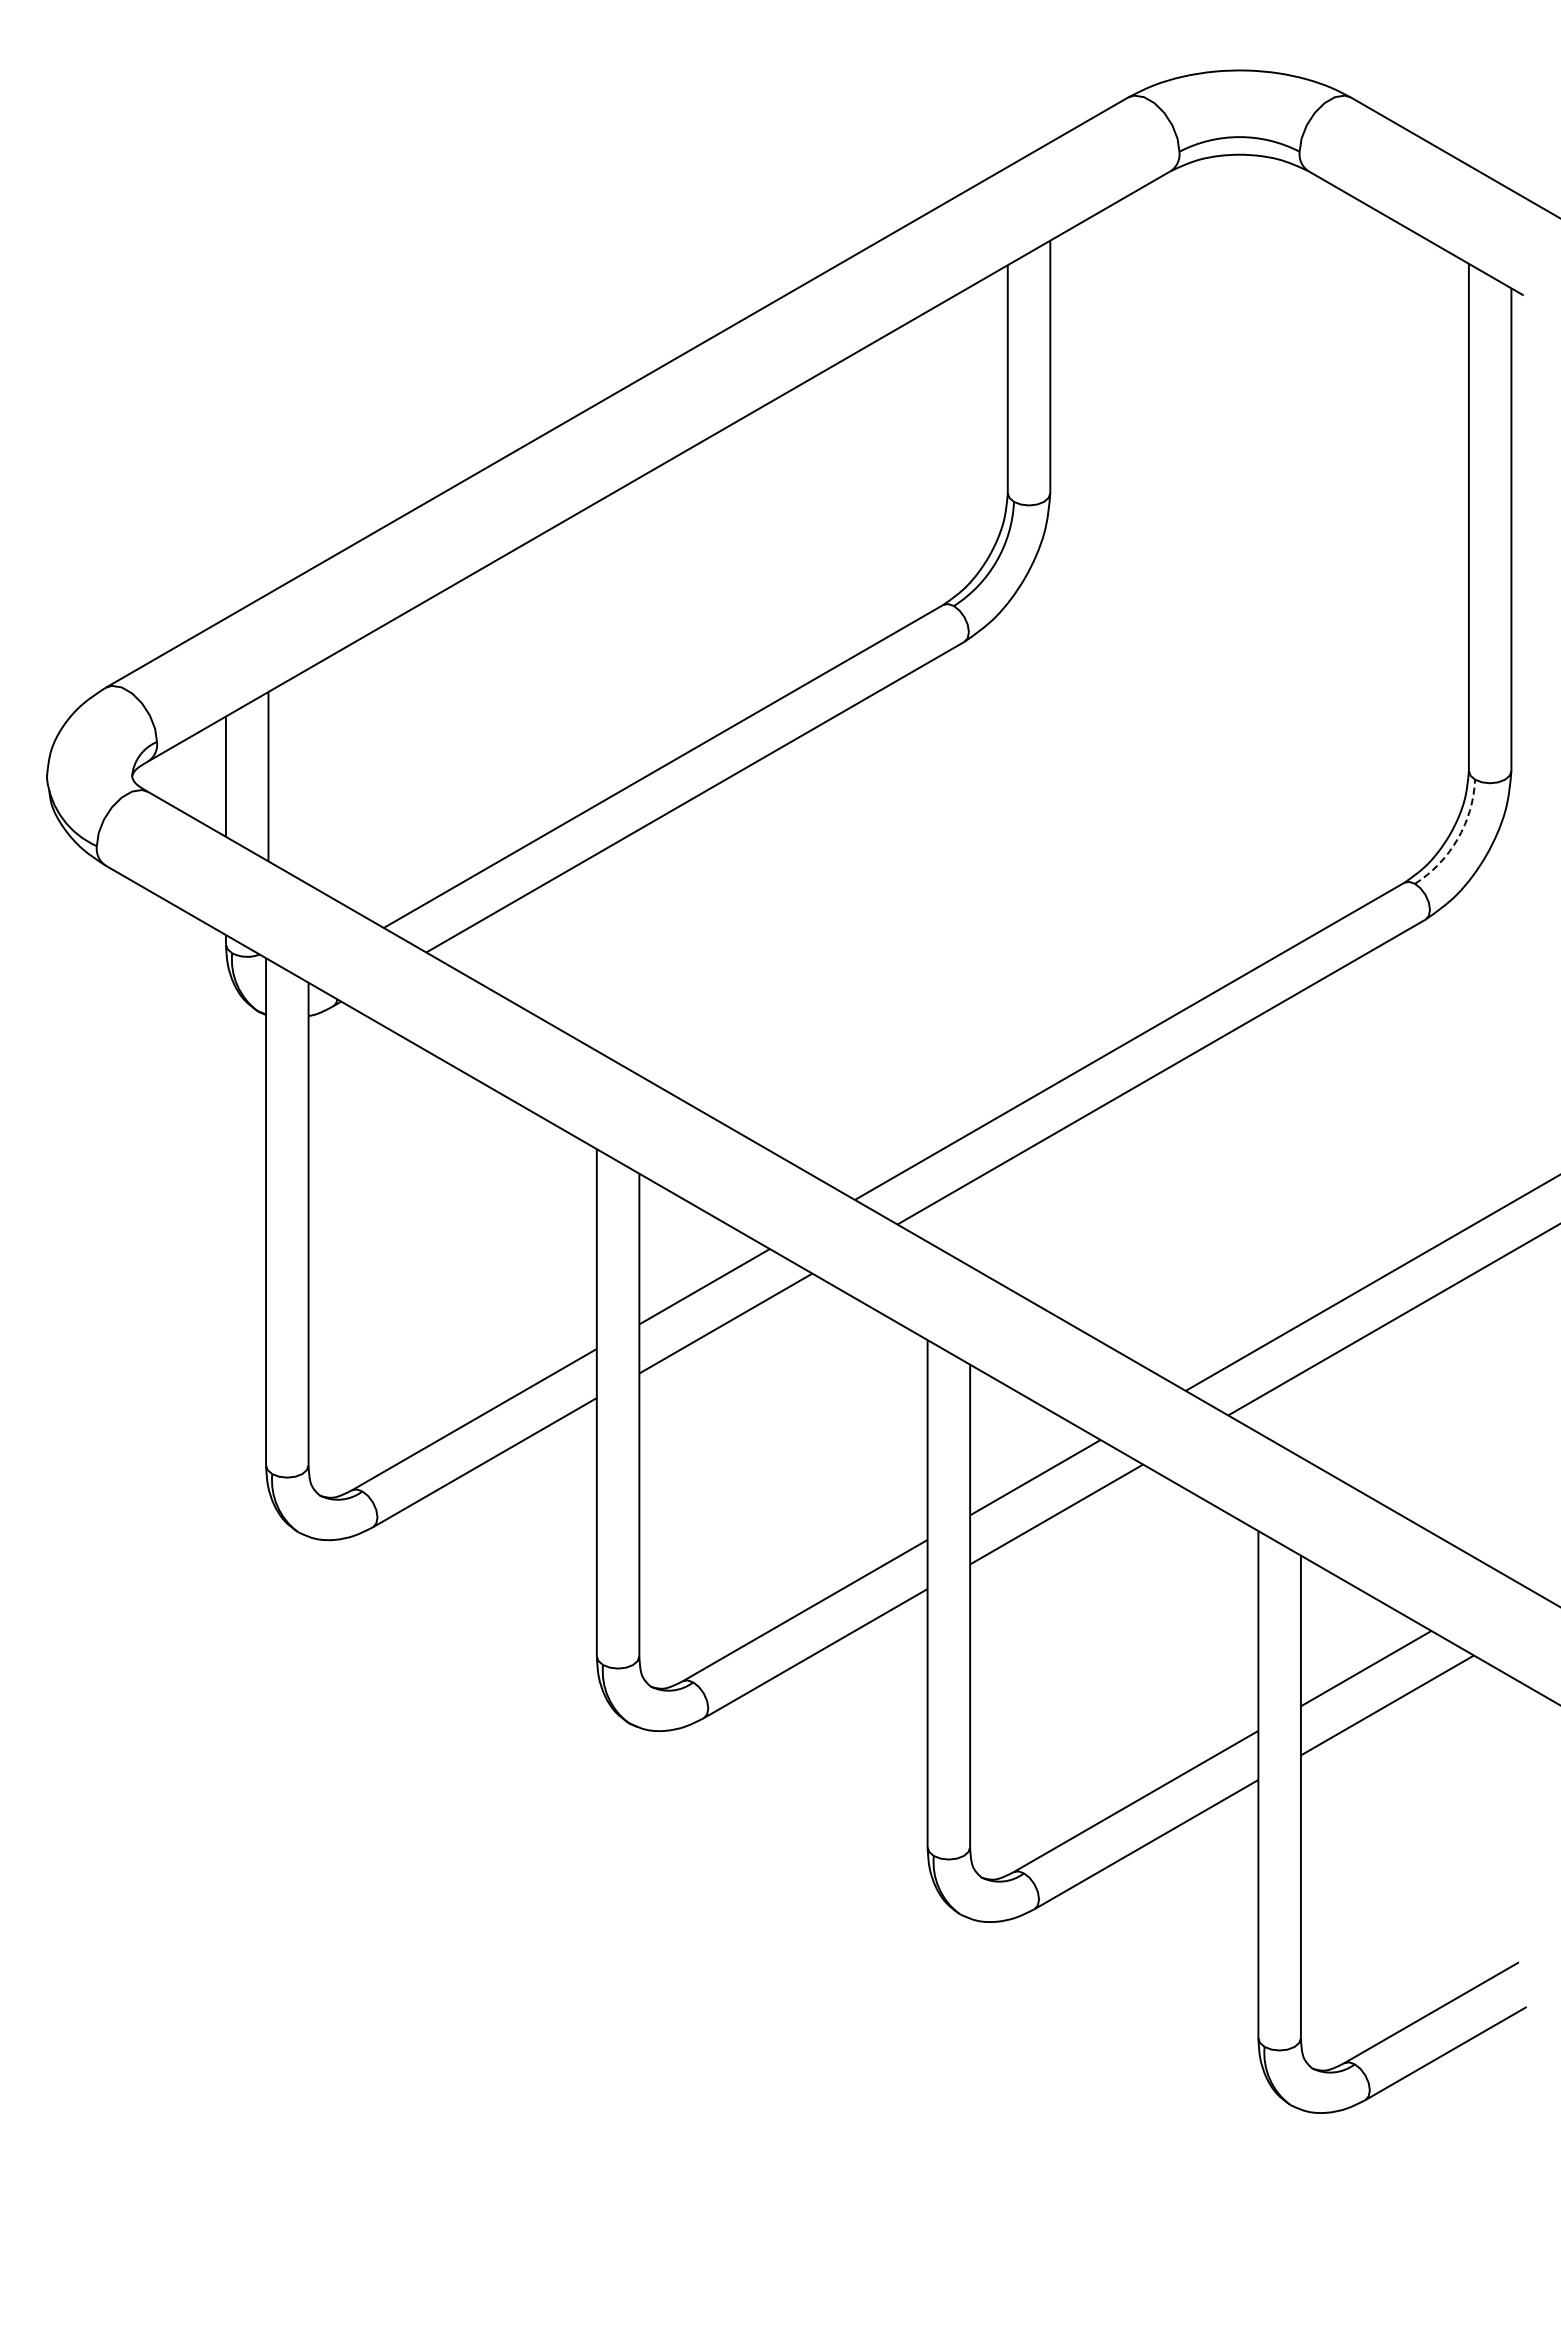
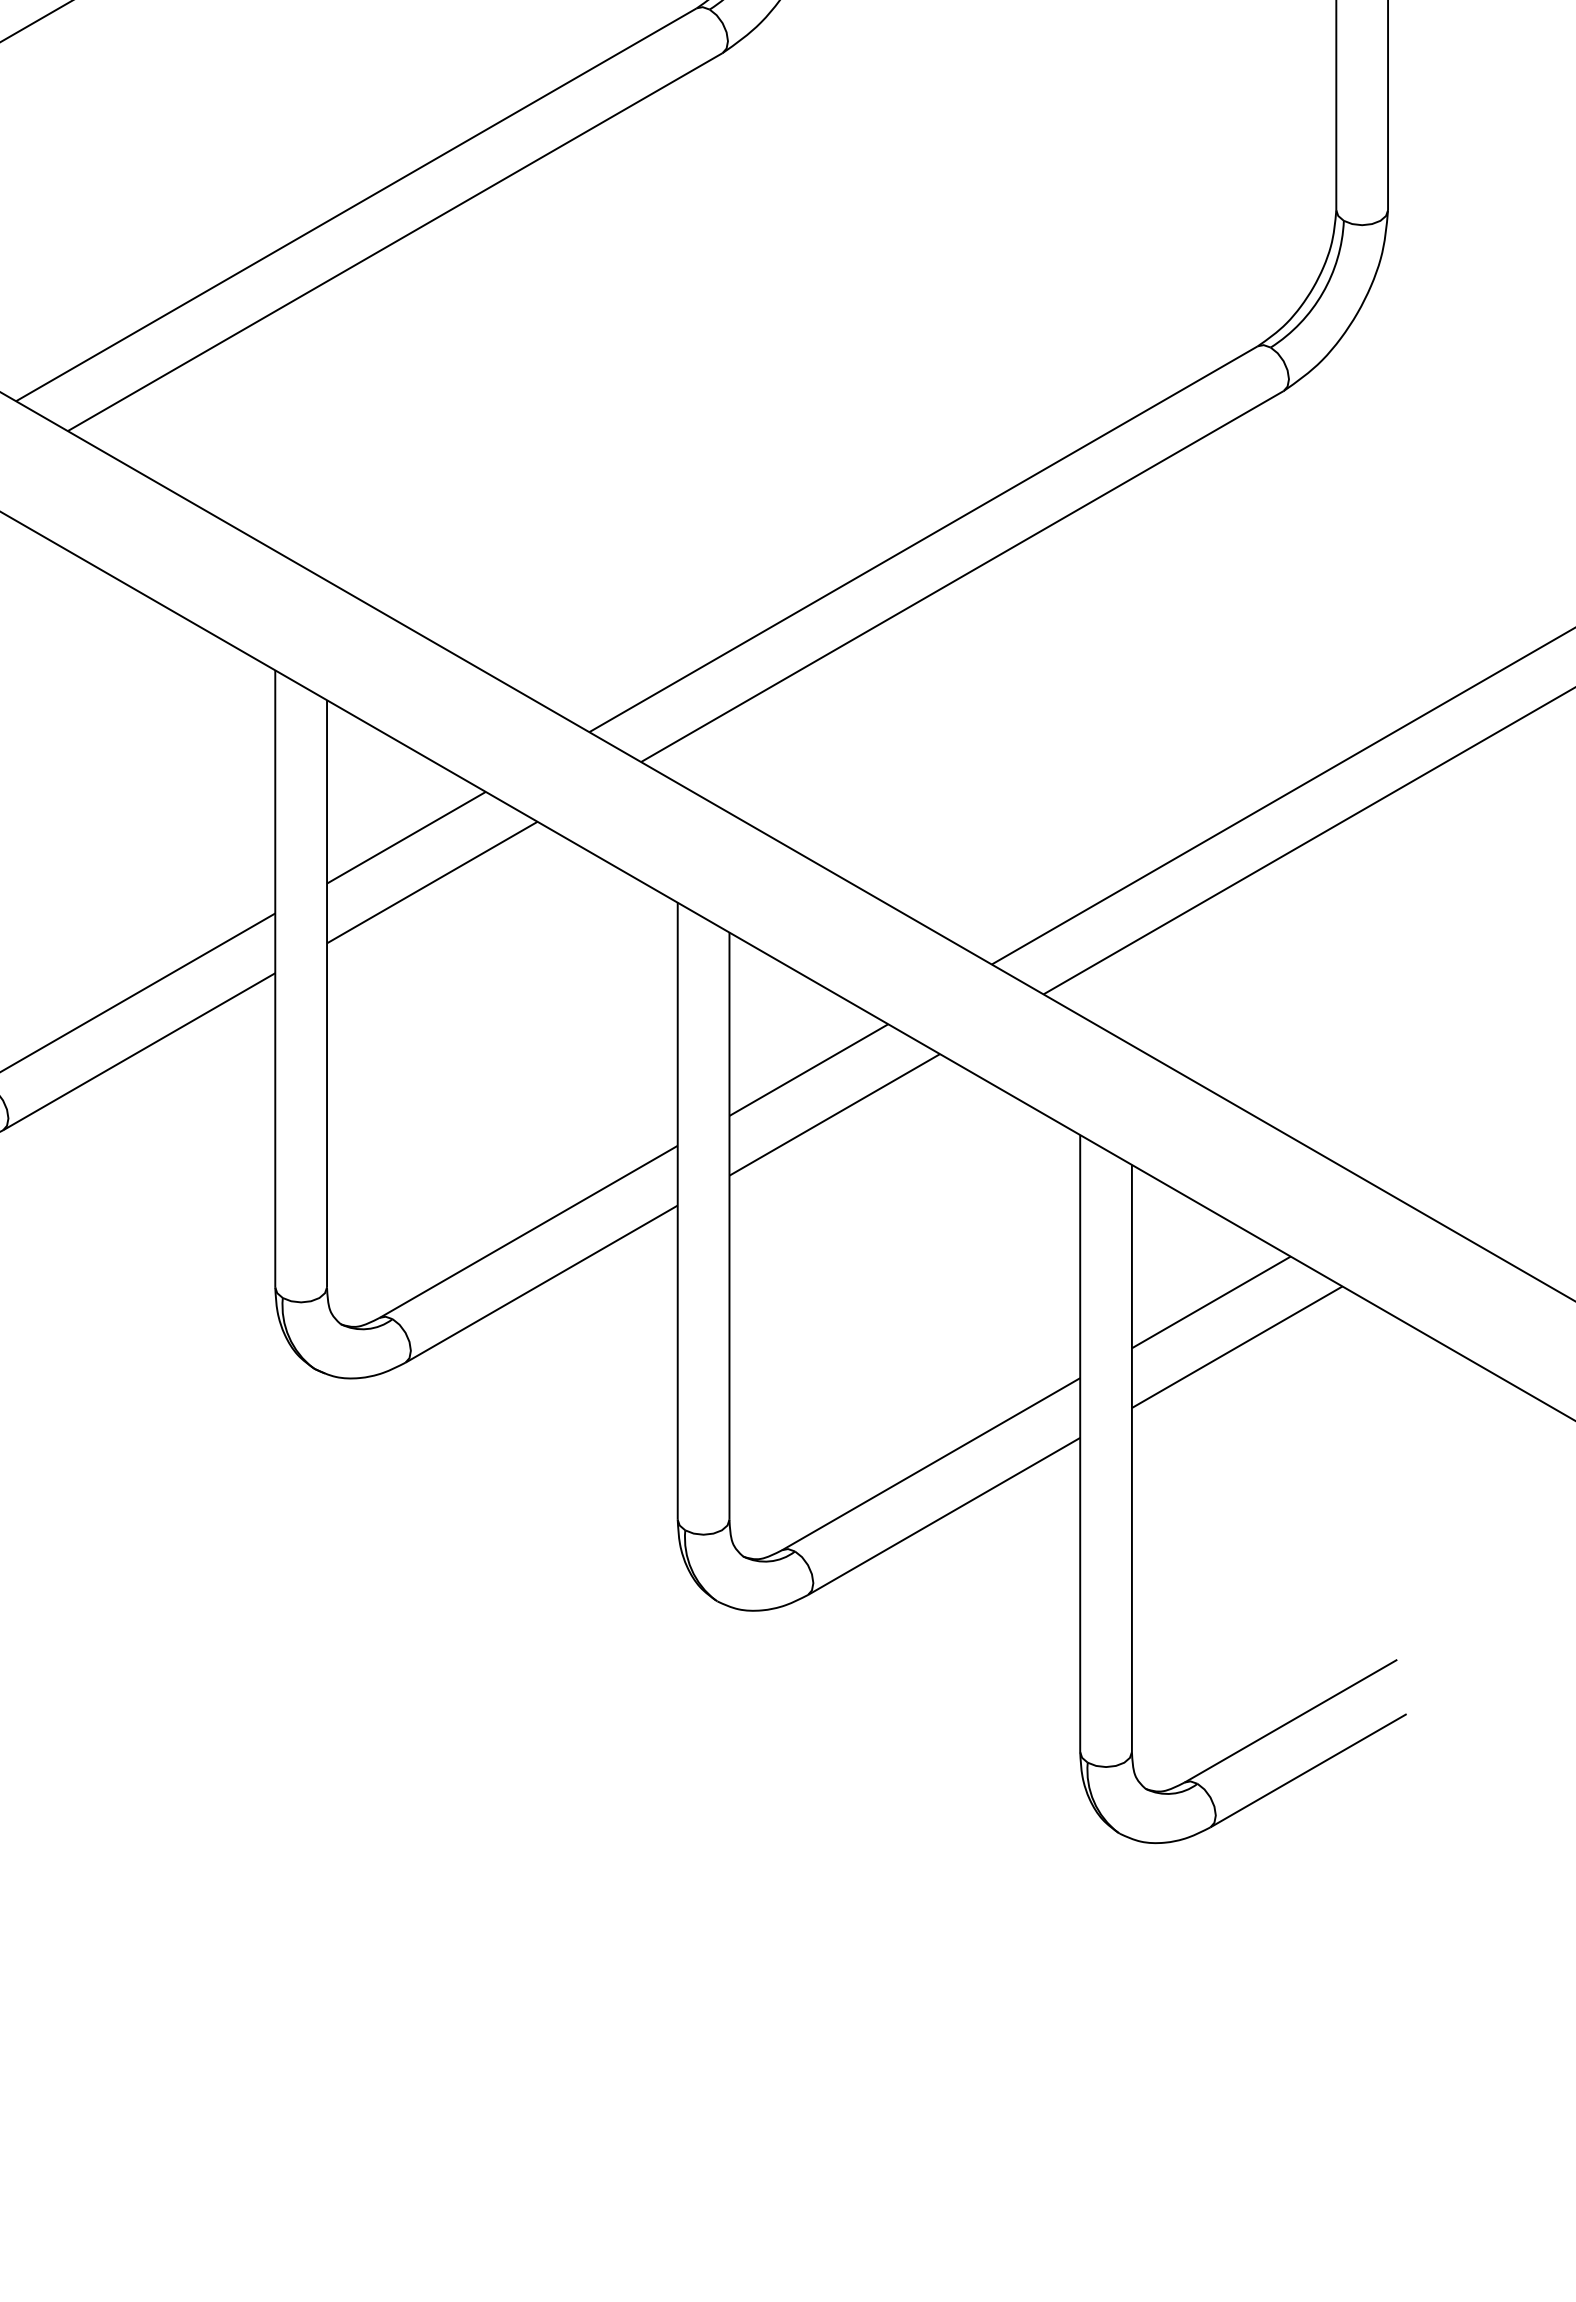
arc: (1457, 839) -> (1322, 293), dashed -> solid

